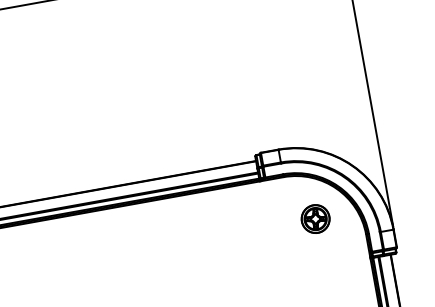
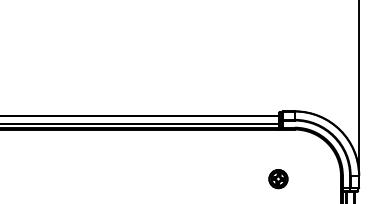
part: (315, 219) -> (278, 179), moved

